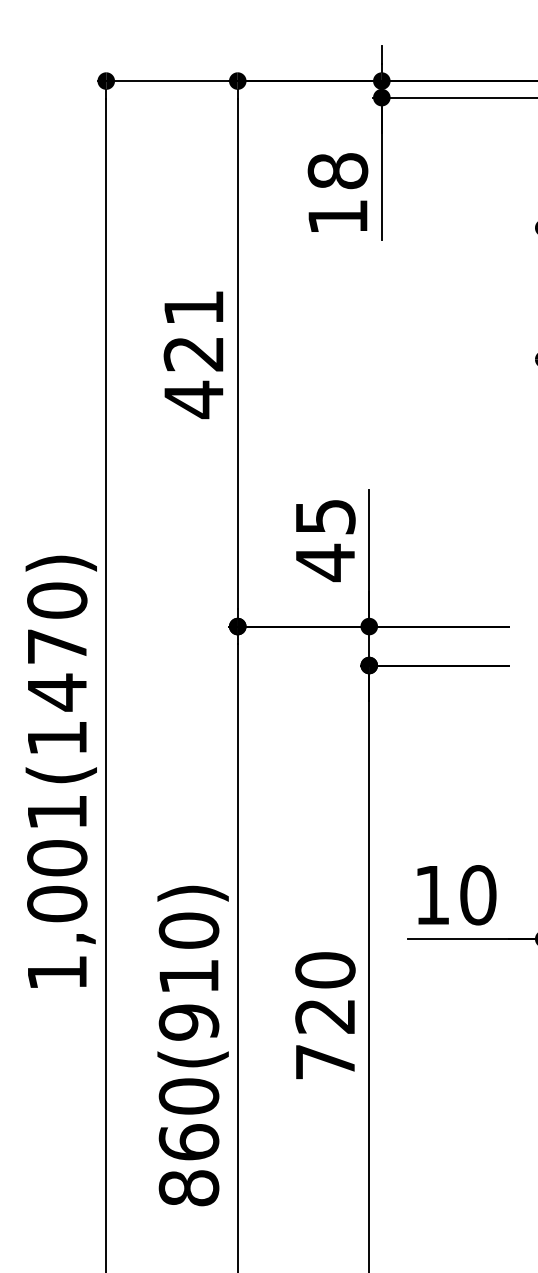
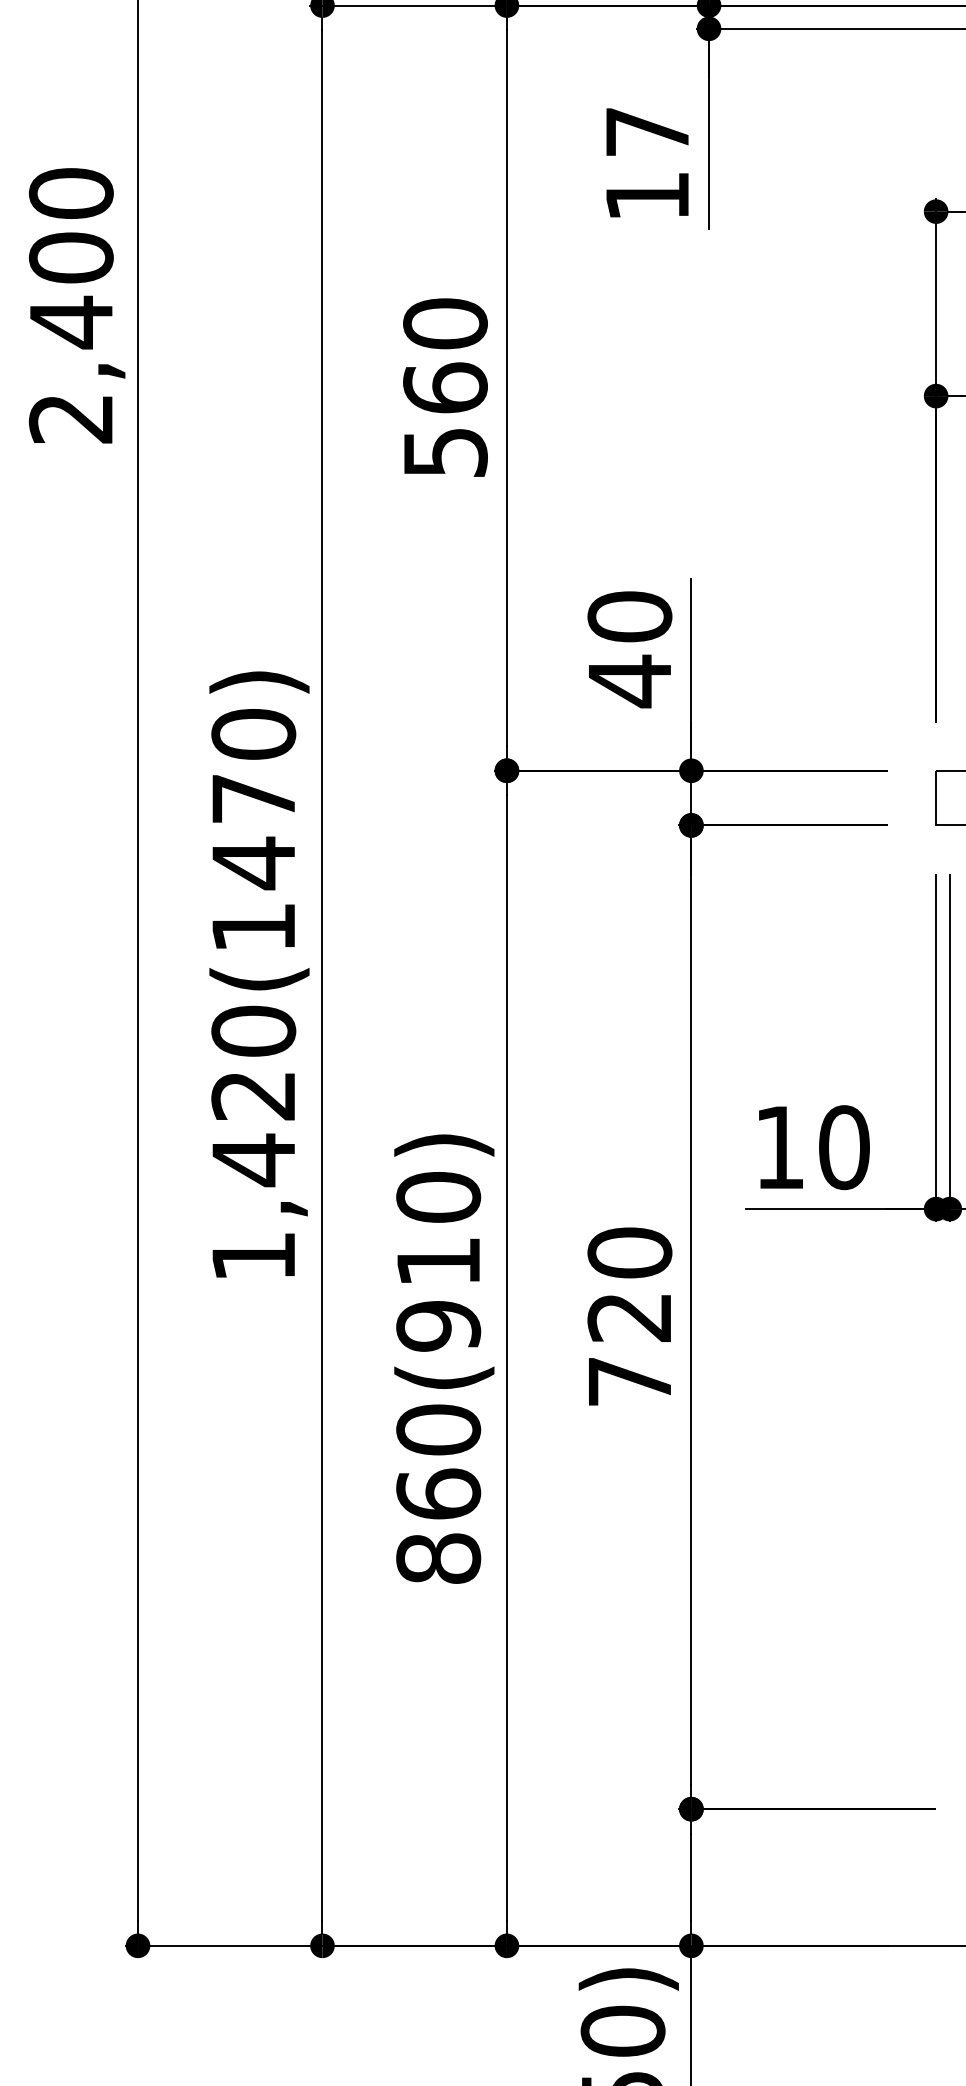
text: (337, 170) -> (647, 131), 18 -> 17
text: (193, 354) -> (445, 388), 421 -> 560
text: (325, 516) -> (629, 616), 45 -> 40
text: (57, 858) -> (253, 1096), 1,001(1470) -> 1,420(1470)

